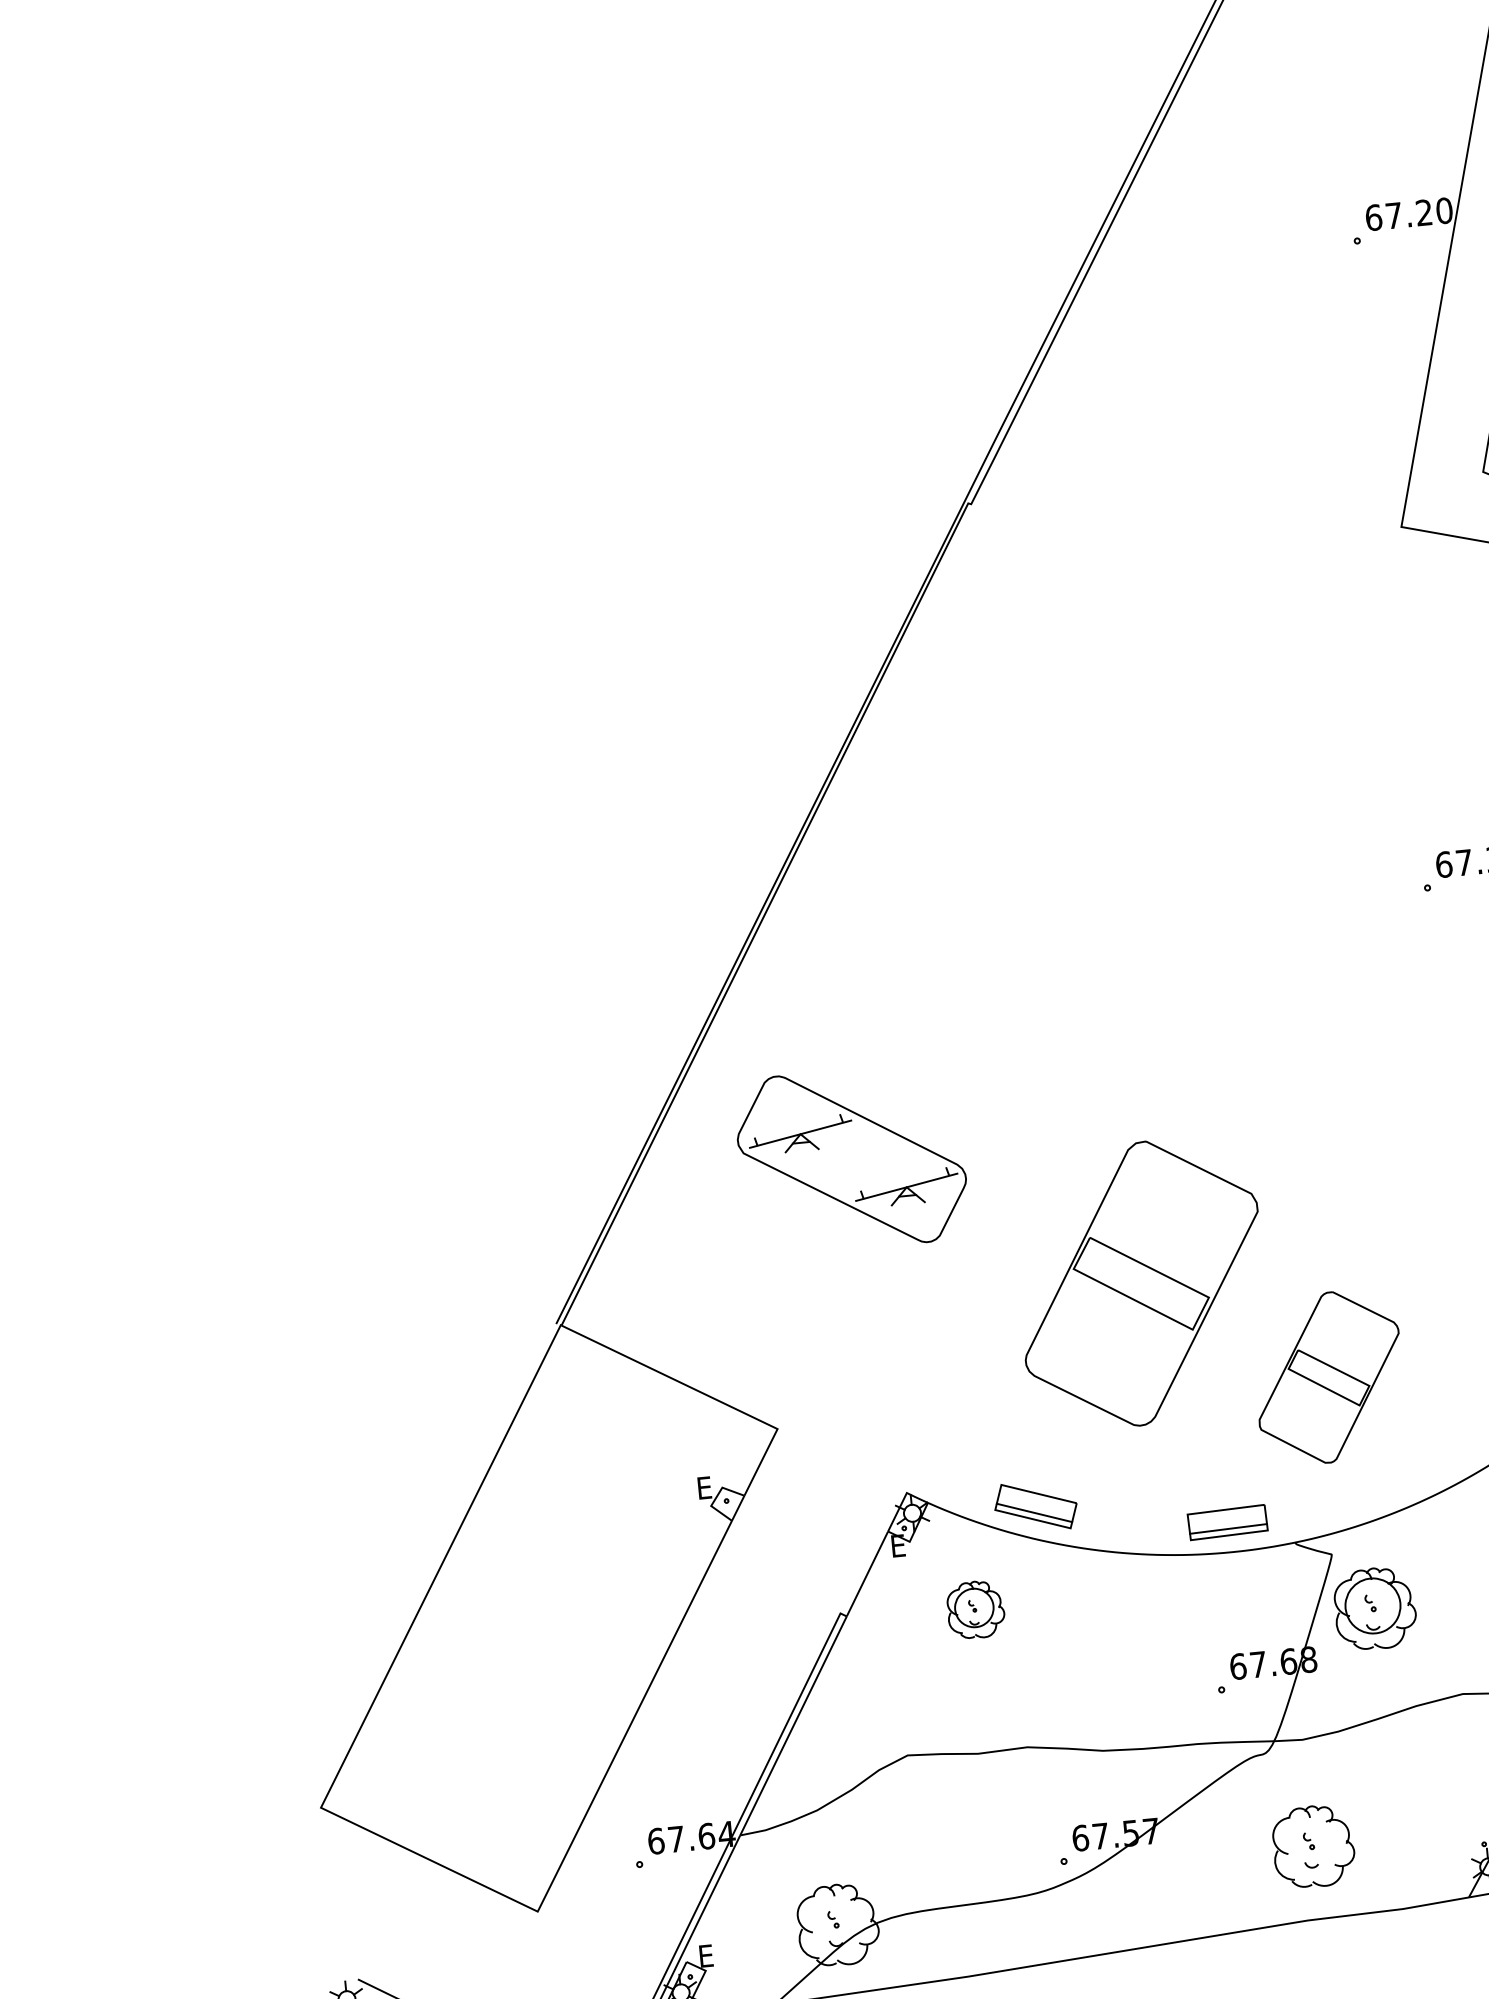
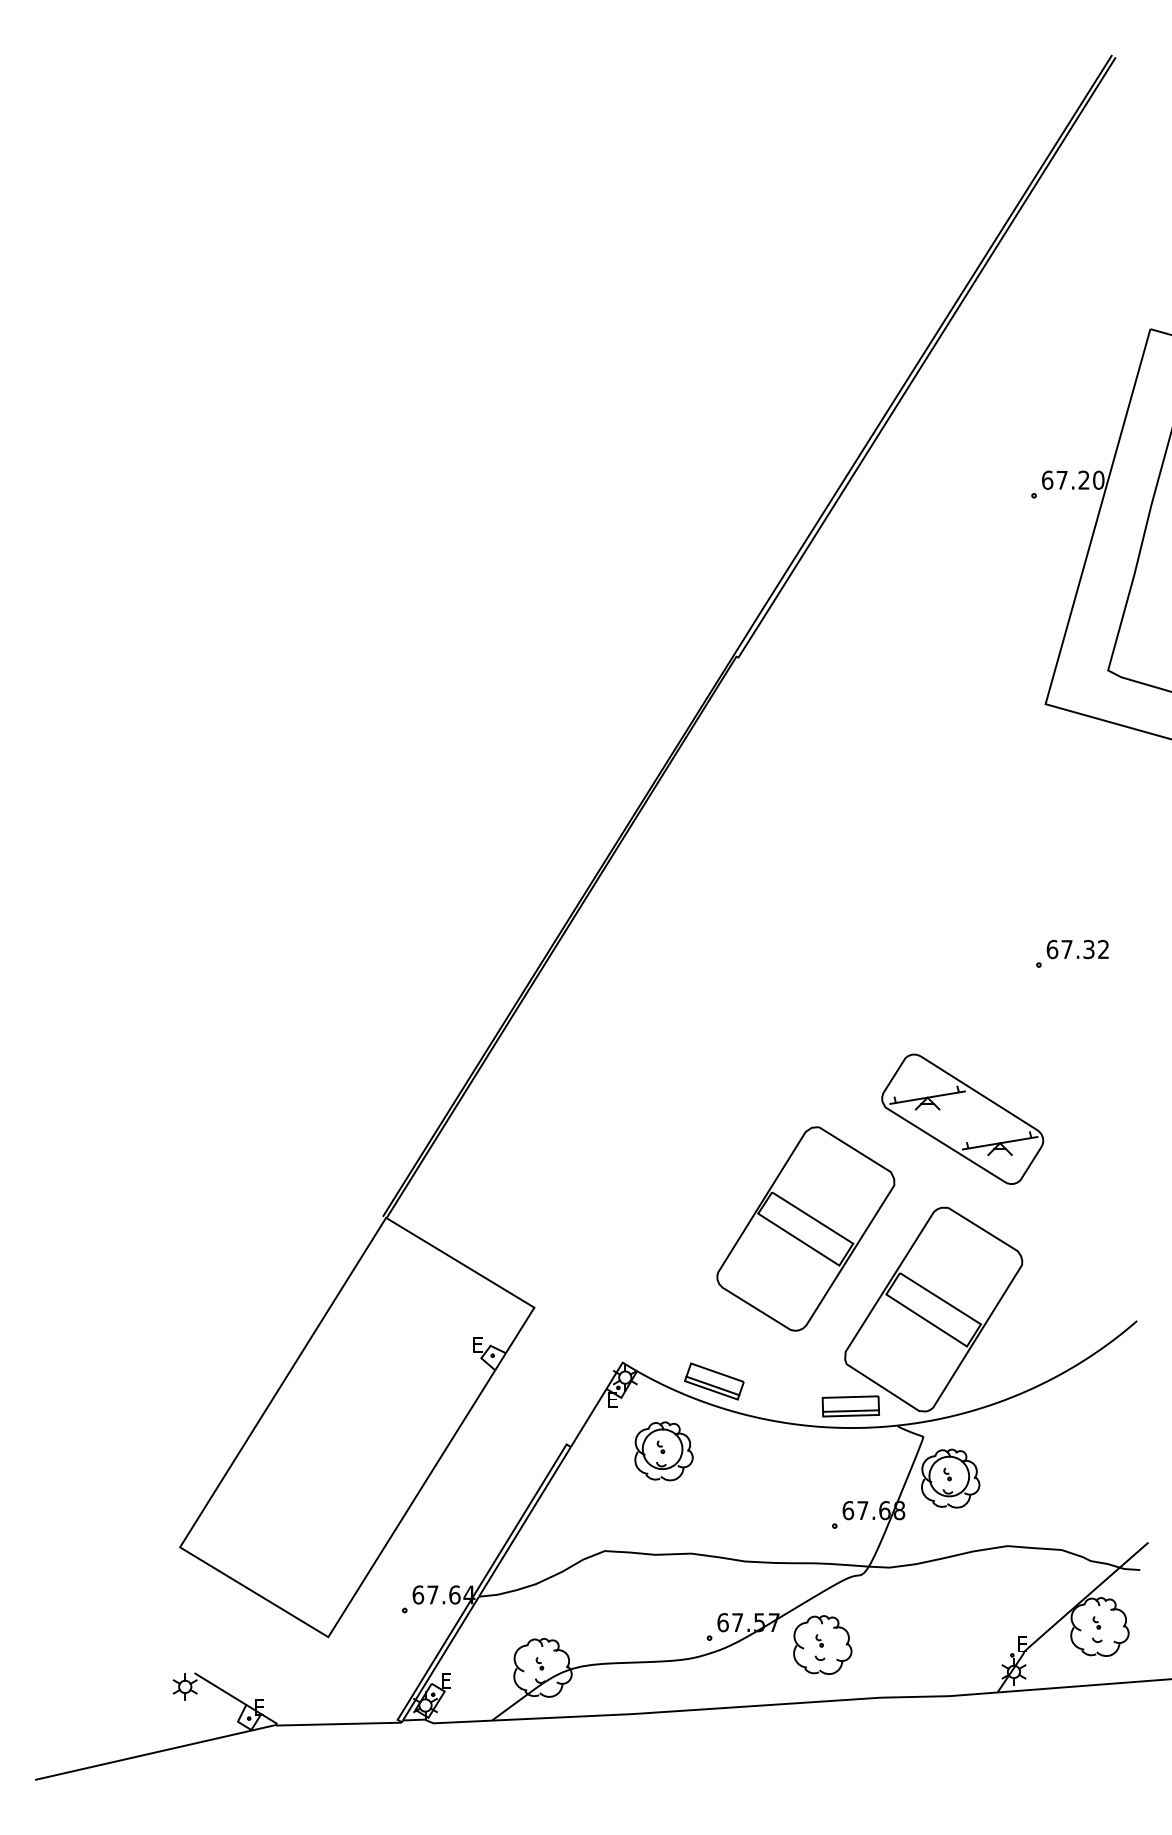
part: (851, 1158) -> (962, 1118), moved
part: (1328, 1377) -> (933, 1309), size x1.67
part: (975, 1610) -> (663, 1451), size x1.43
part: (1313, 1845) -> (822, 1644), moved

